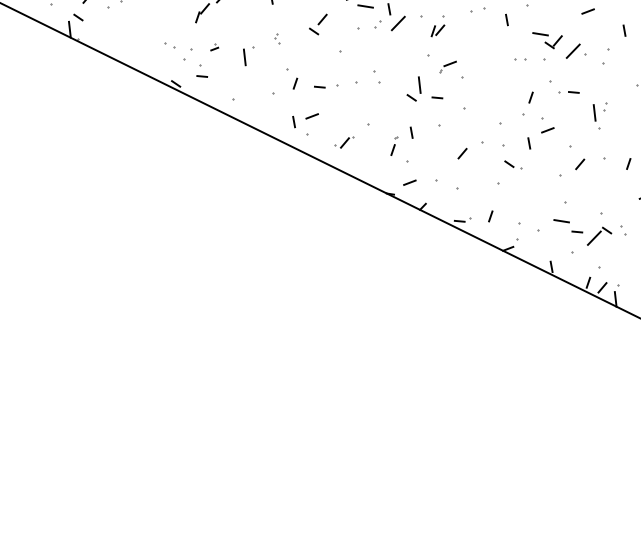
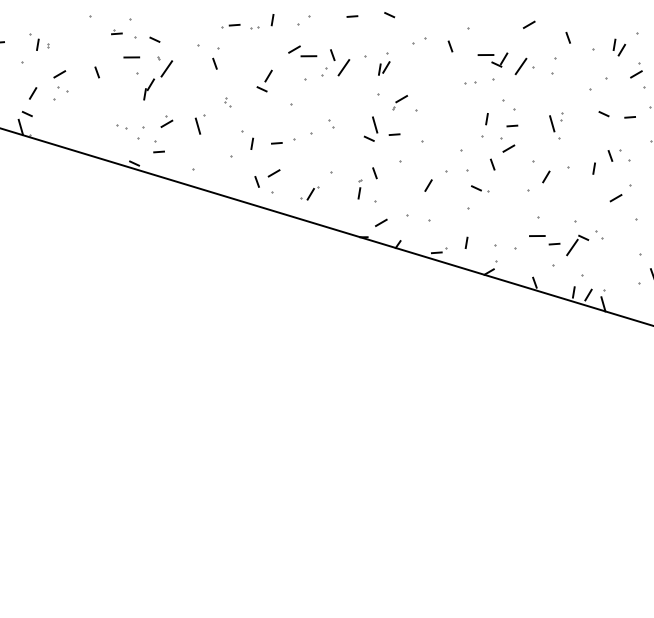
part: (214, 47) -> (166, 121), size x1.67
part: (376, 76) -> (331, 123), size x0.62
line: (574, 91) -> (512, 125), moved

